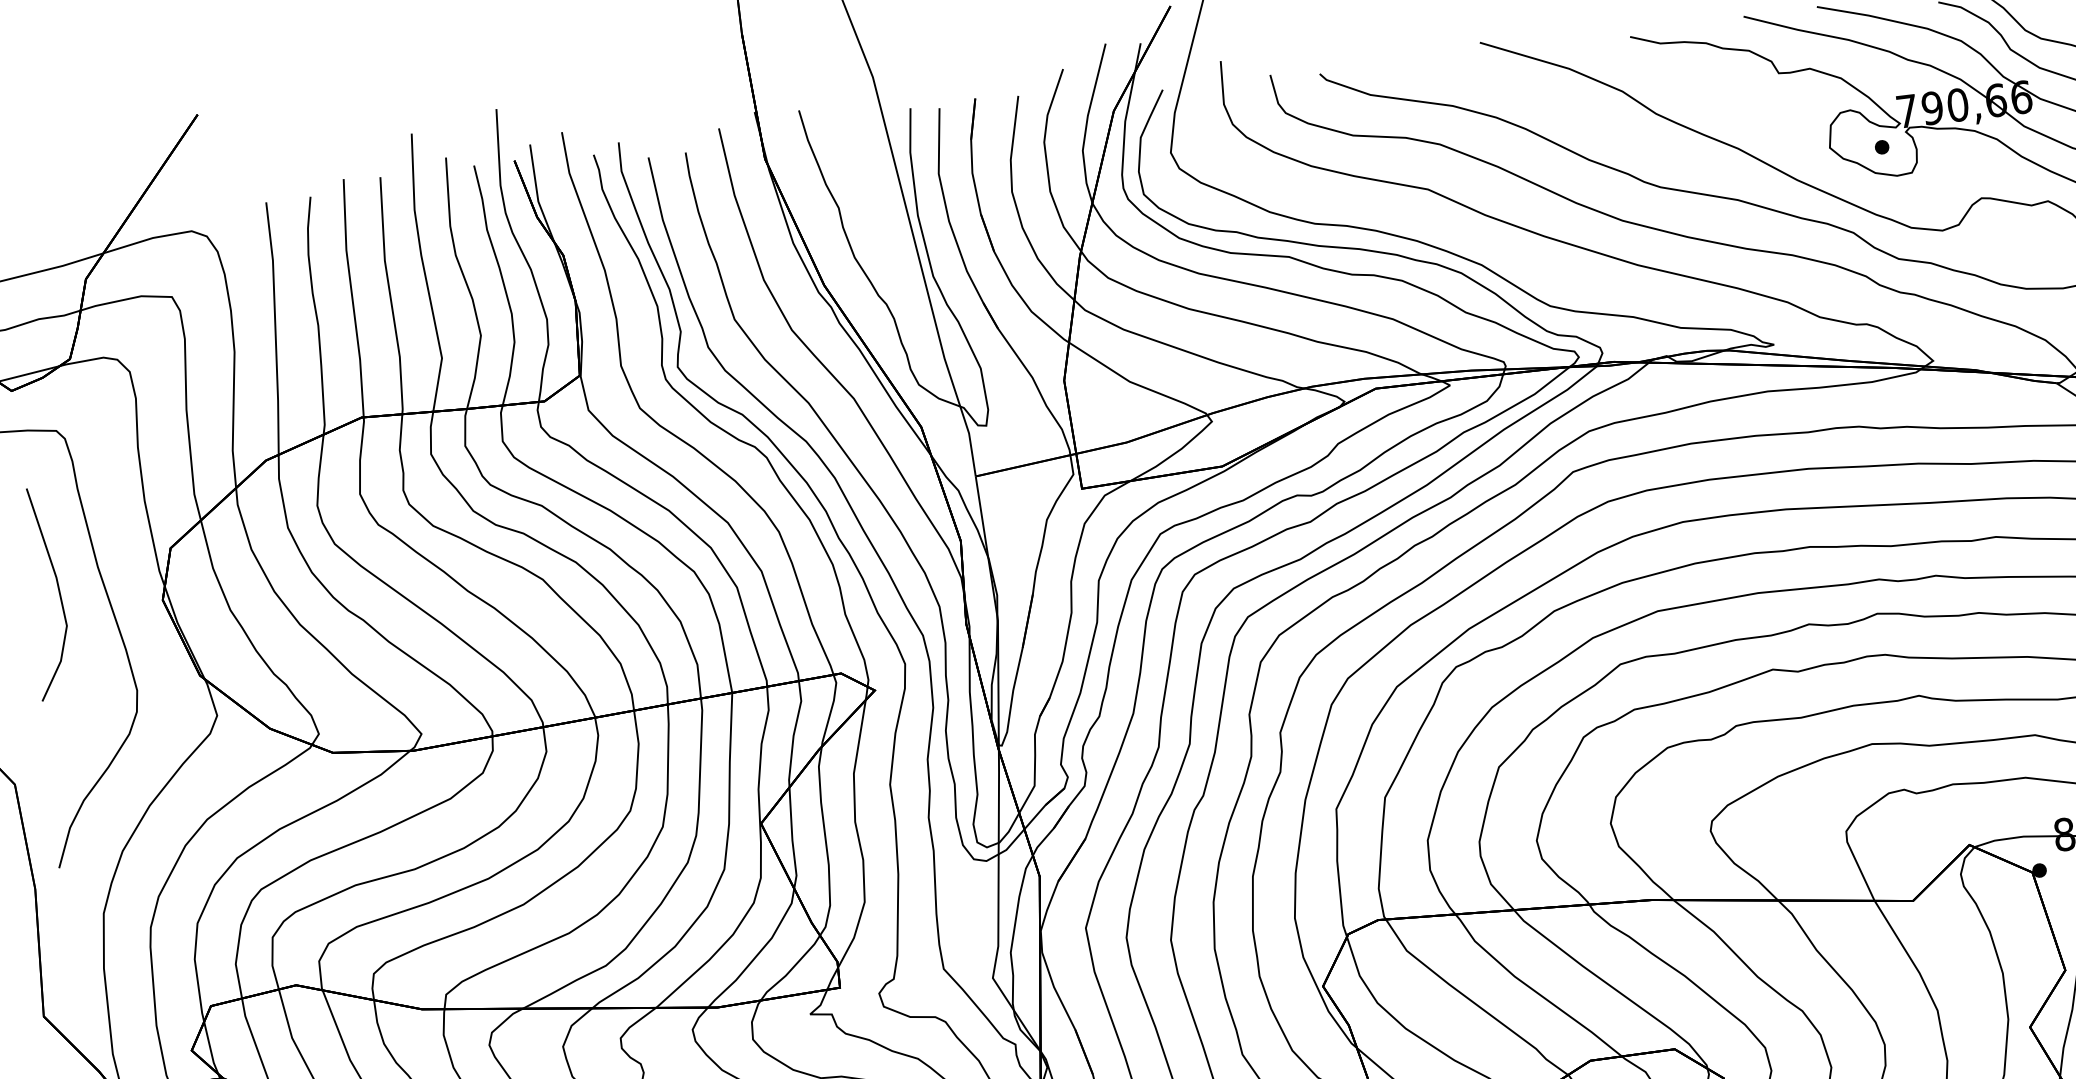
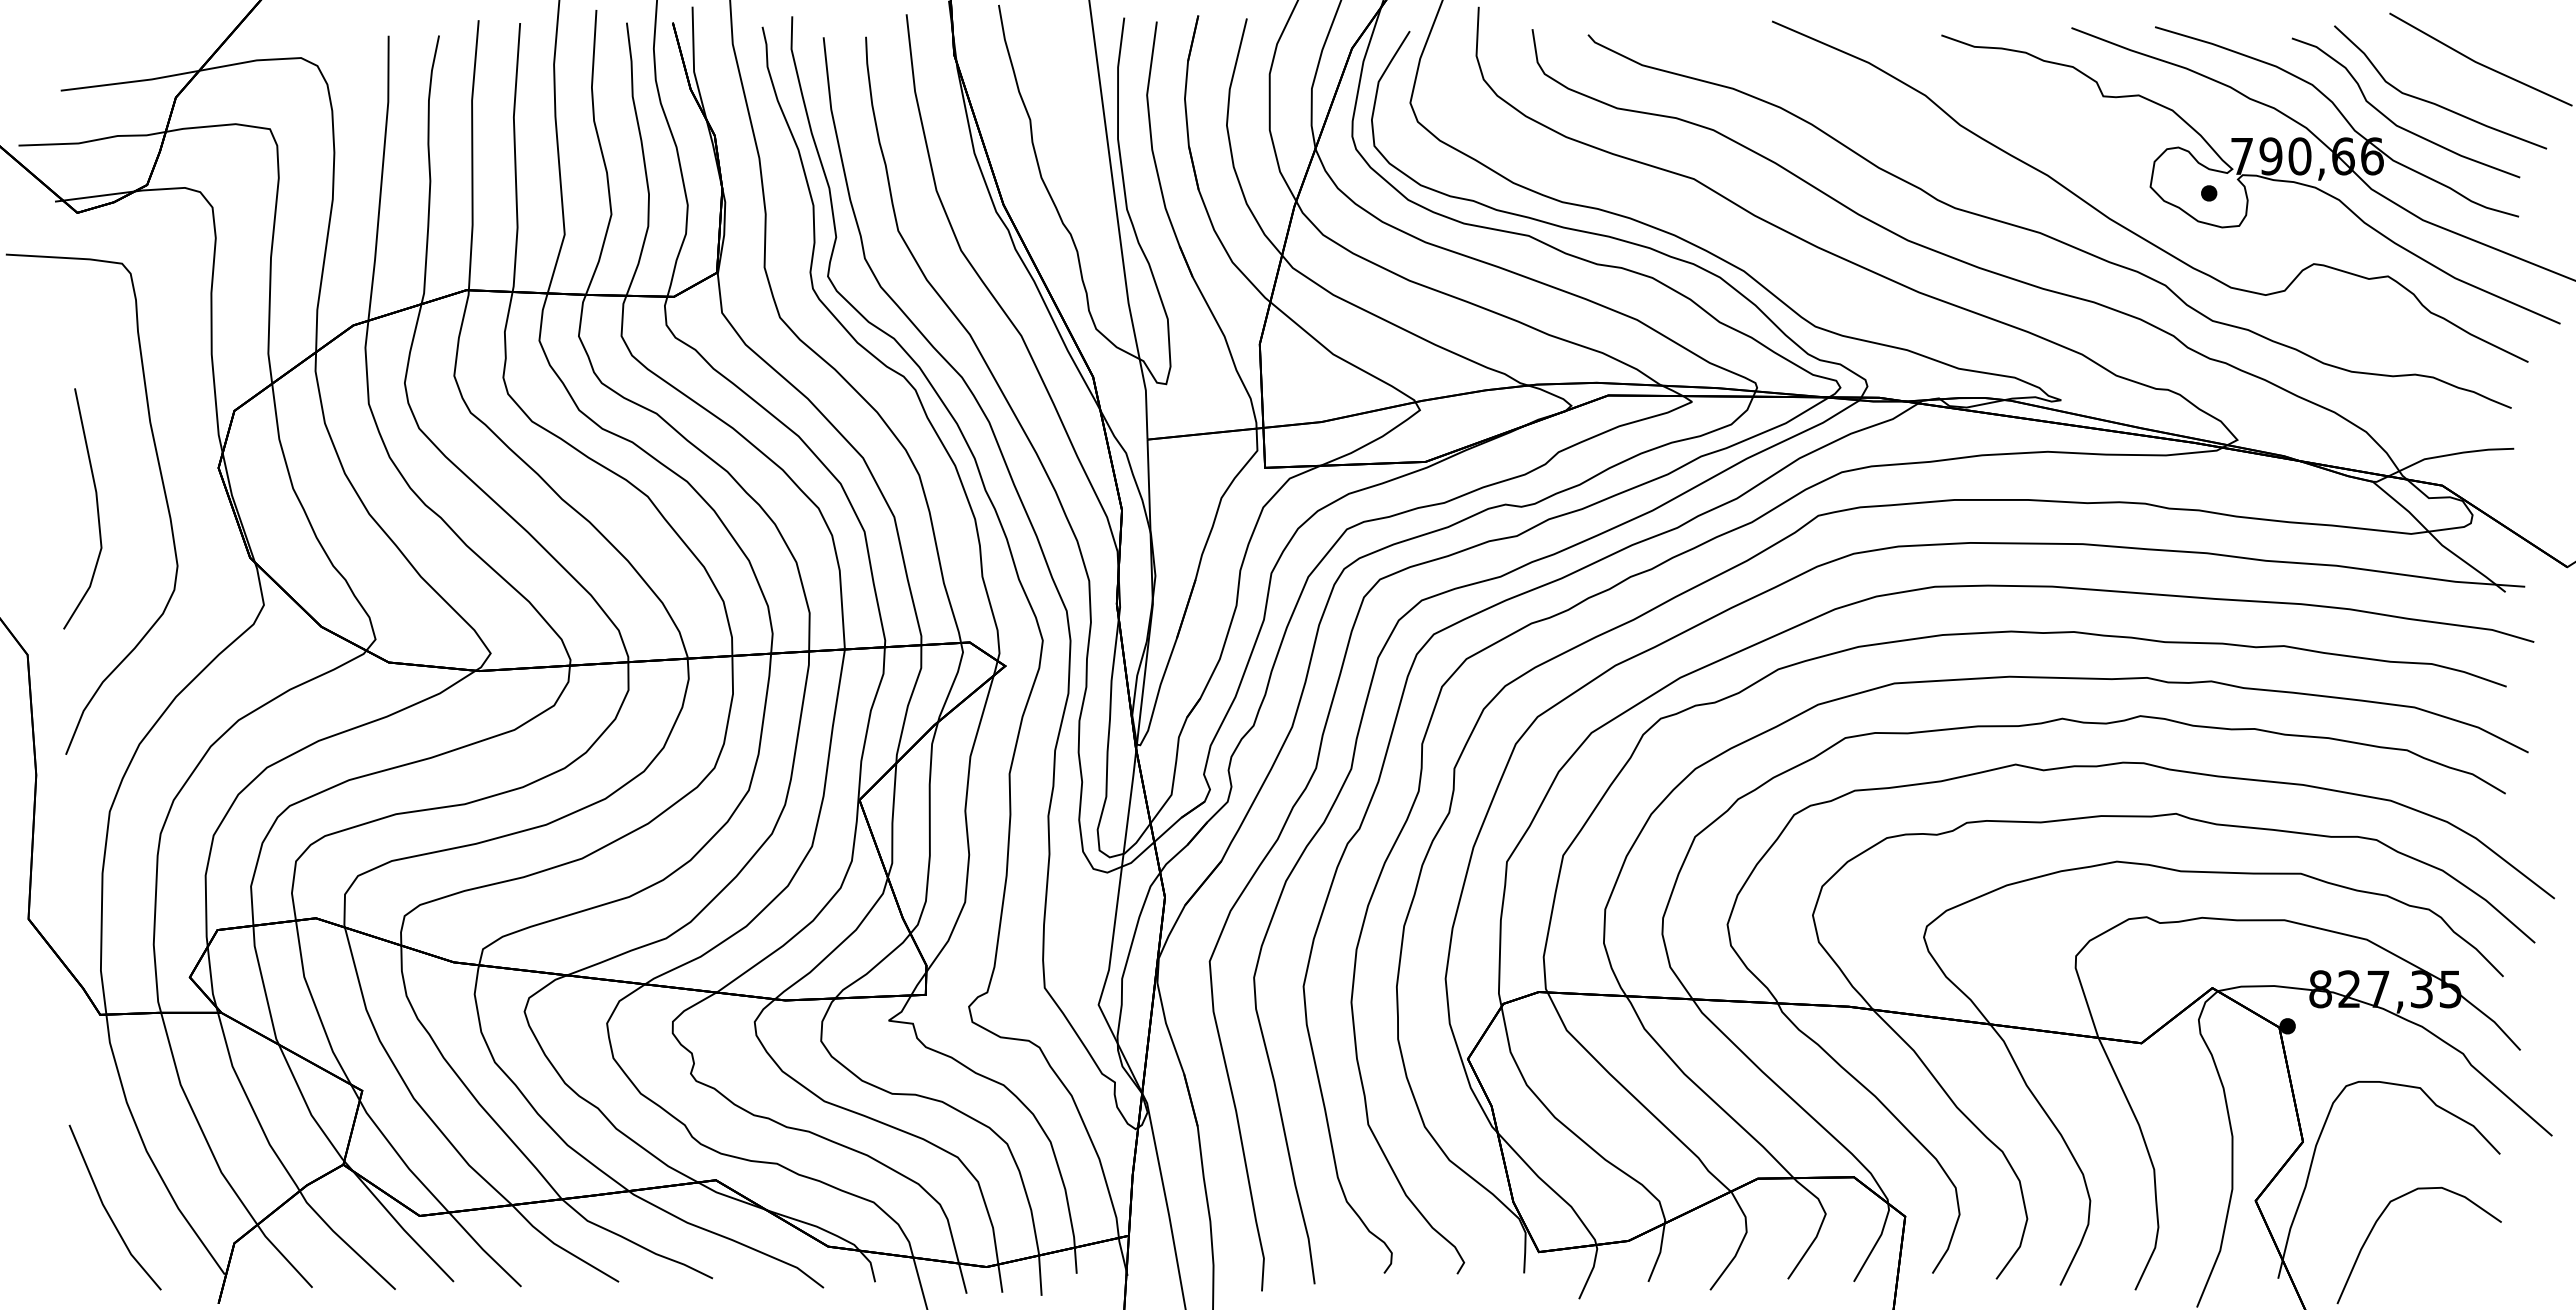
line: (58, 590) -> (96, 507), moved

